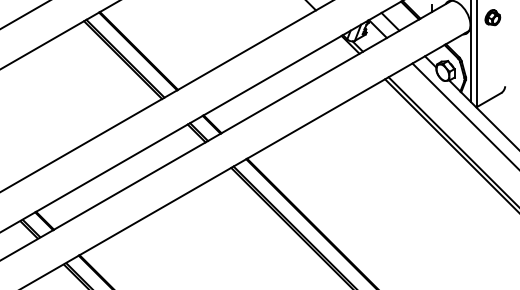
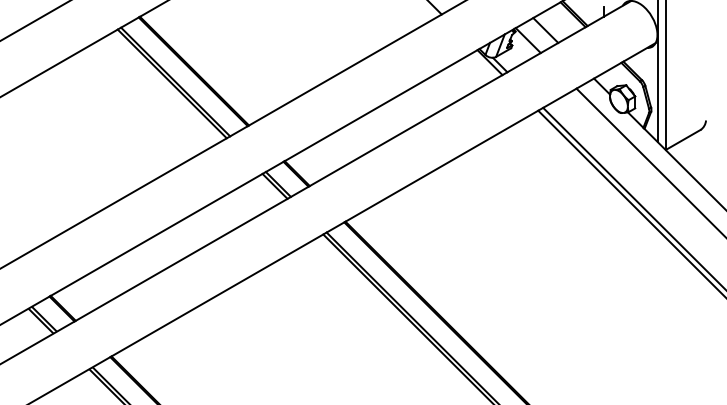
part: (492, 17) -> (688, 24), removed

